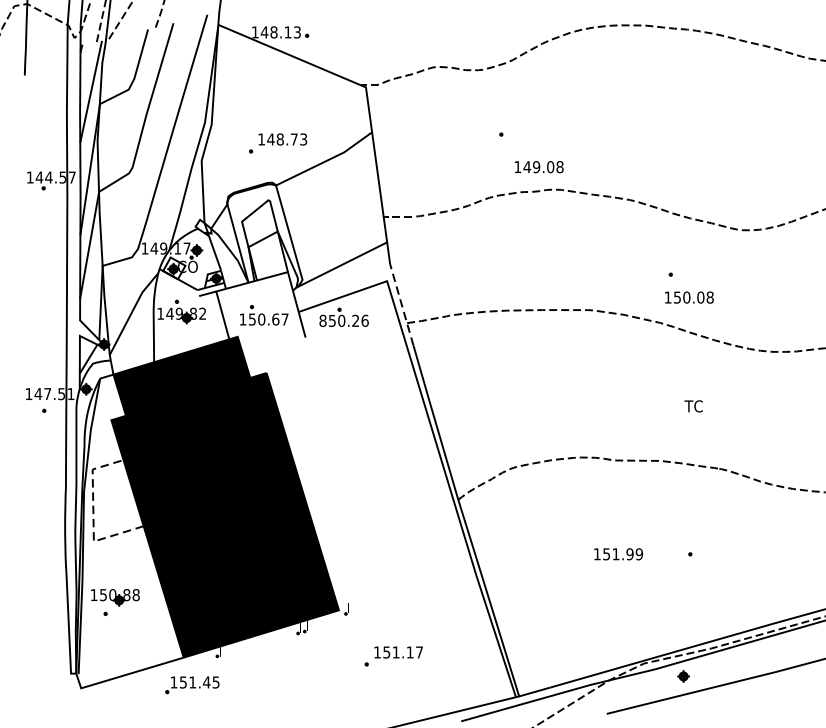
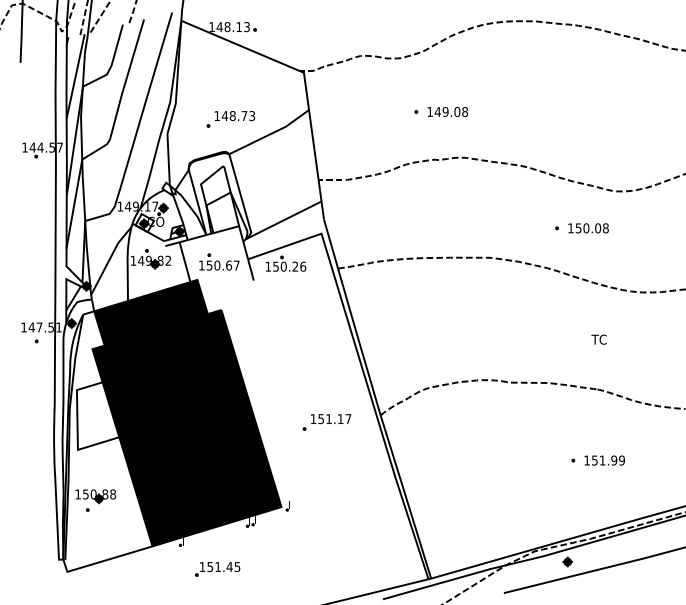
text: (538, 166) -> (447, 111), moved
text: (689, 297) -> (588, 228), moved
line: (401, 303) -> (333, 252), dashed -> solid
text: (323, 320) -> (268, 266), 850.26 -> 150.26
text: (692, 406) -> (598, 339), moved
line: (93, 514) -> (77, 427), dashed -> solid
text: (618, 554) -> (604, 460), moved
part: (393, 656) -> (326, 422), moved
part: (192, 685) -> (217, 569), moved

